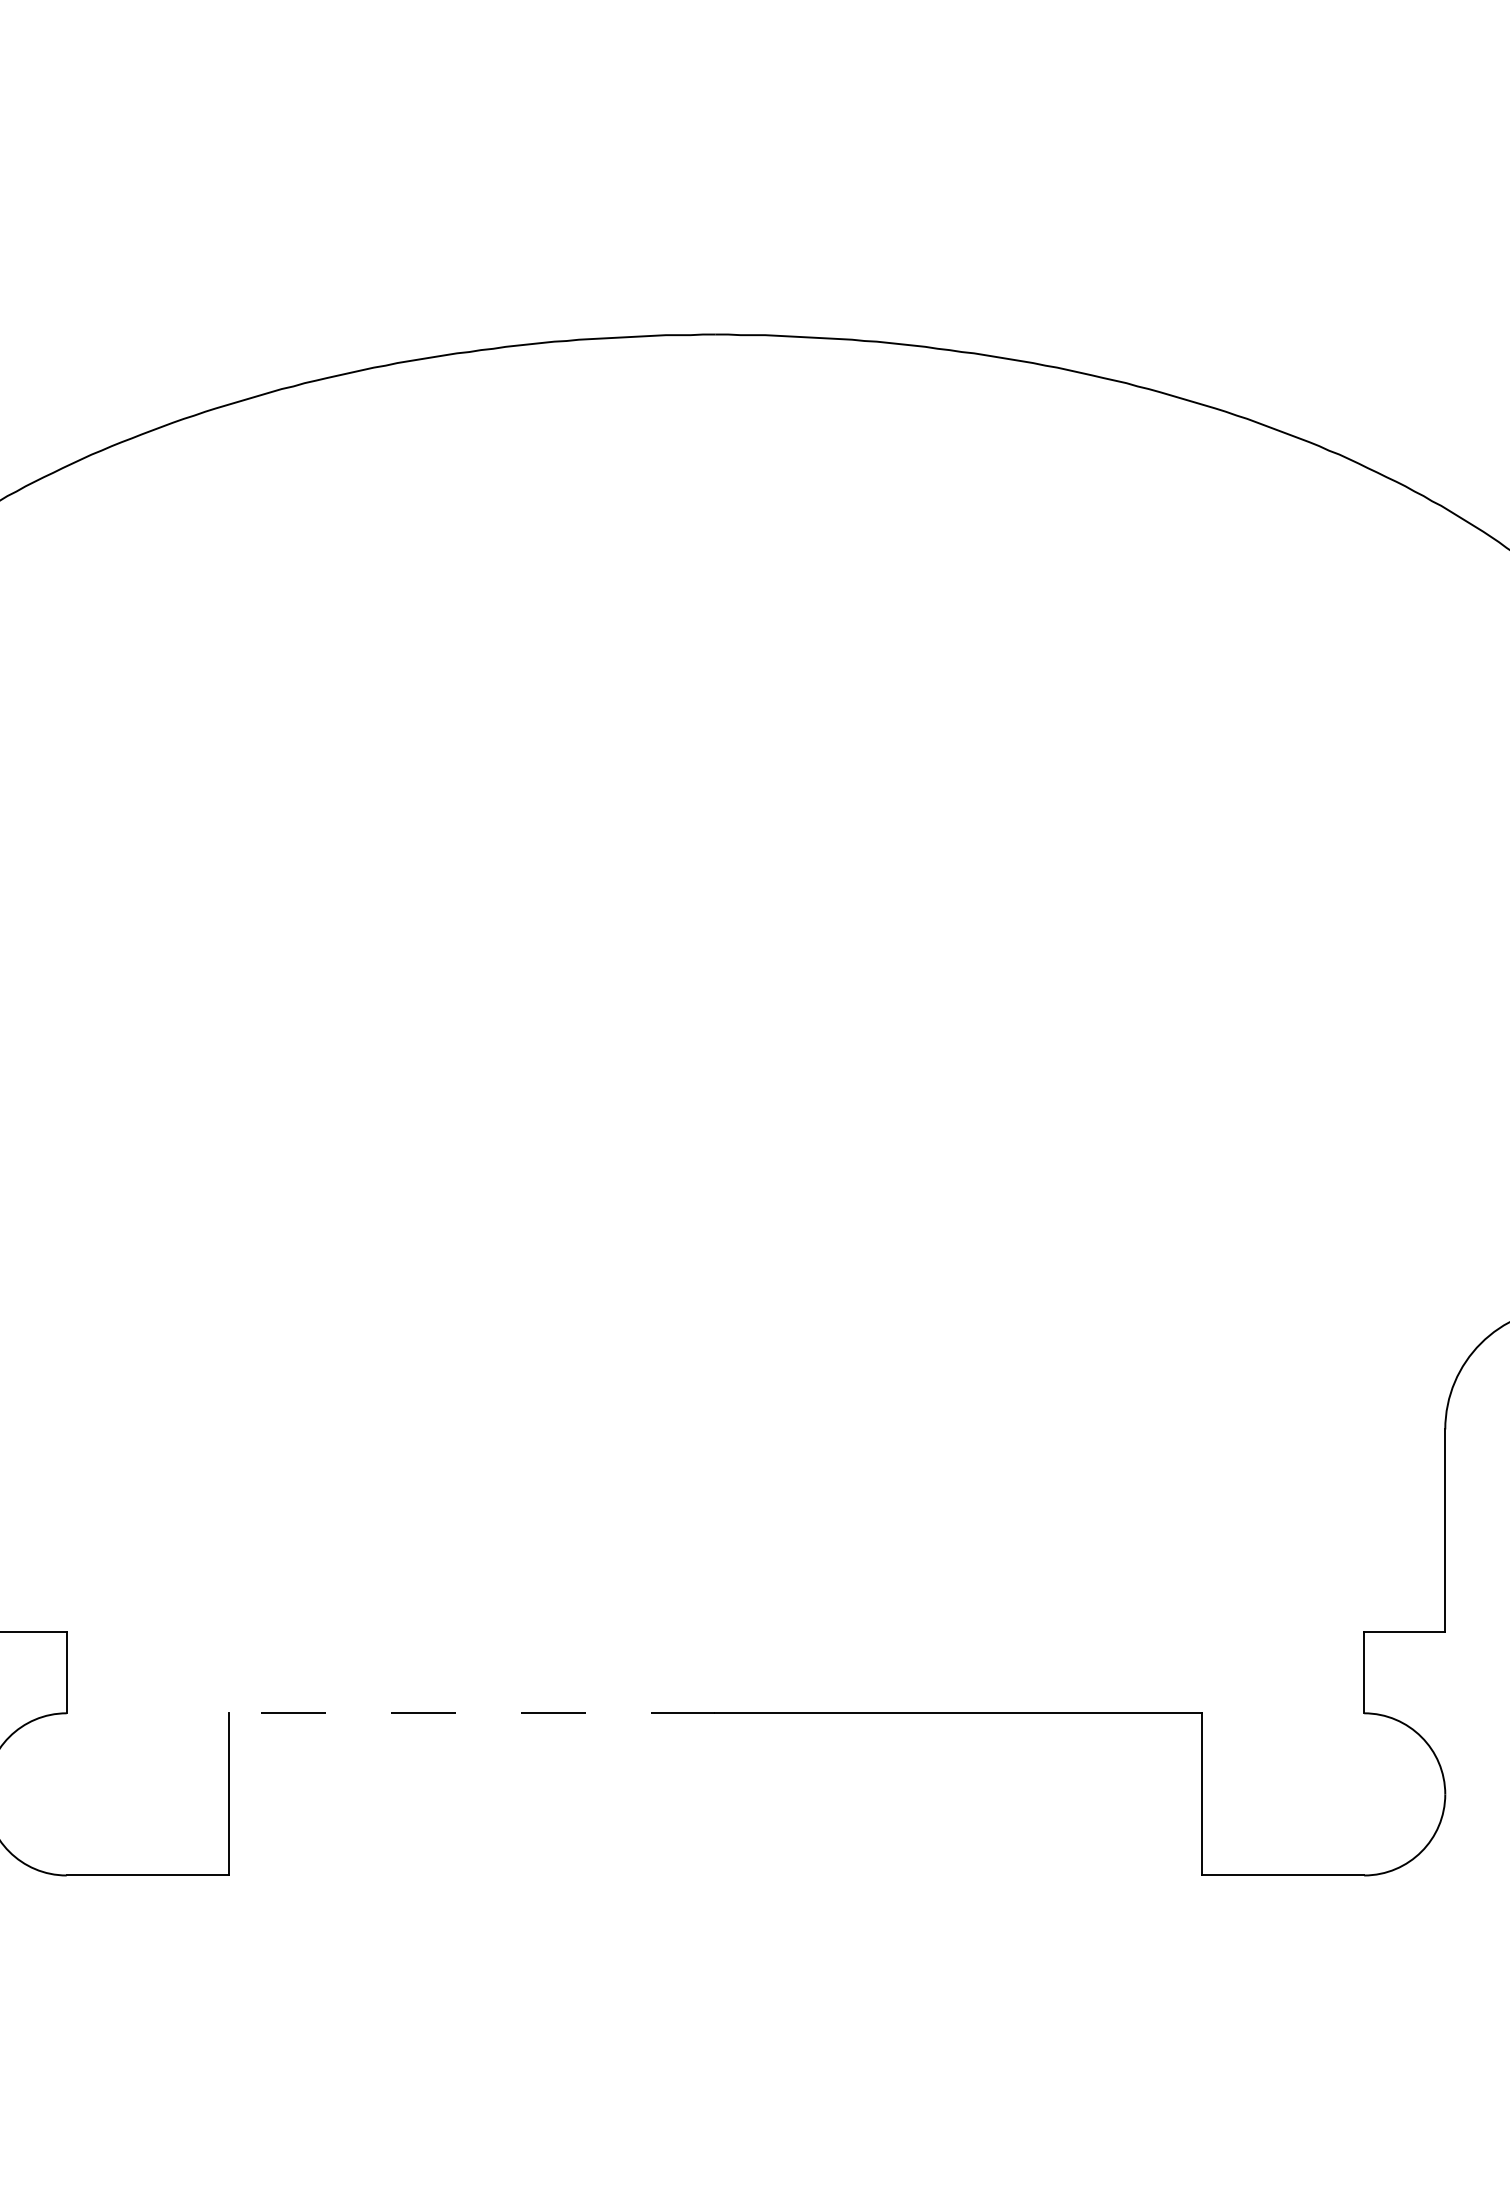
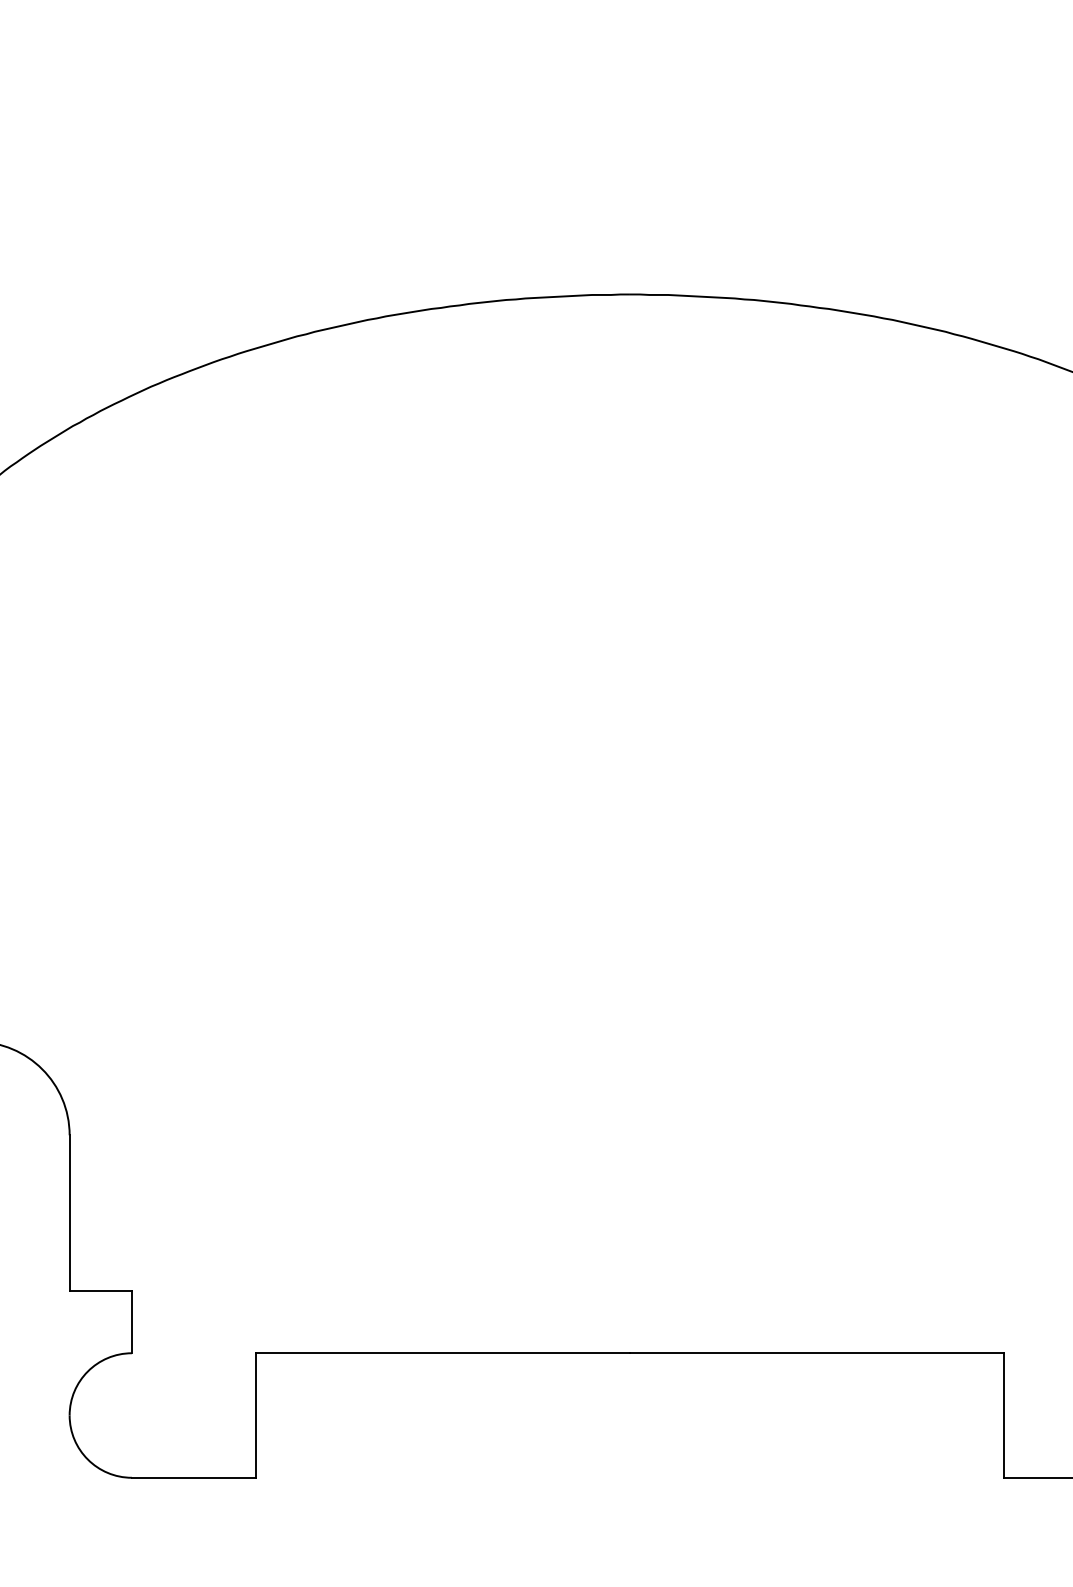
line: (471, 1713) -> (442, 1353), dashed -> solid

